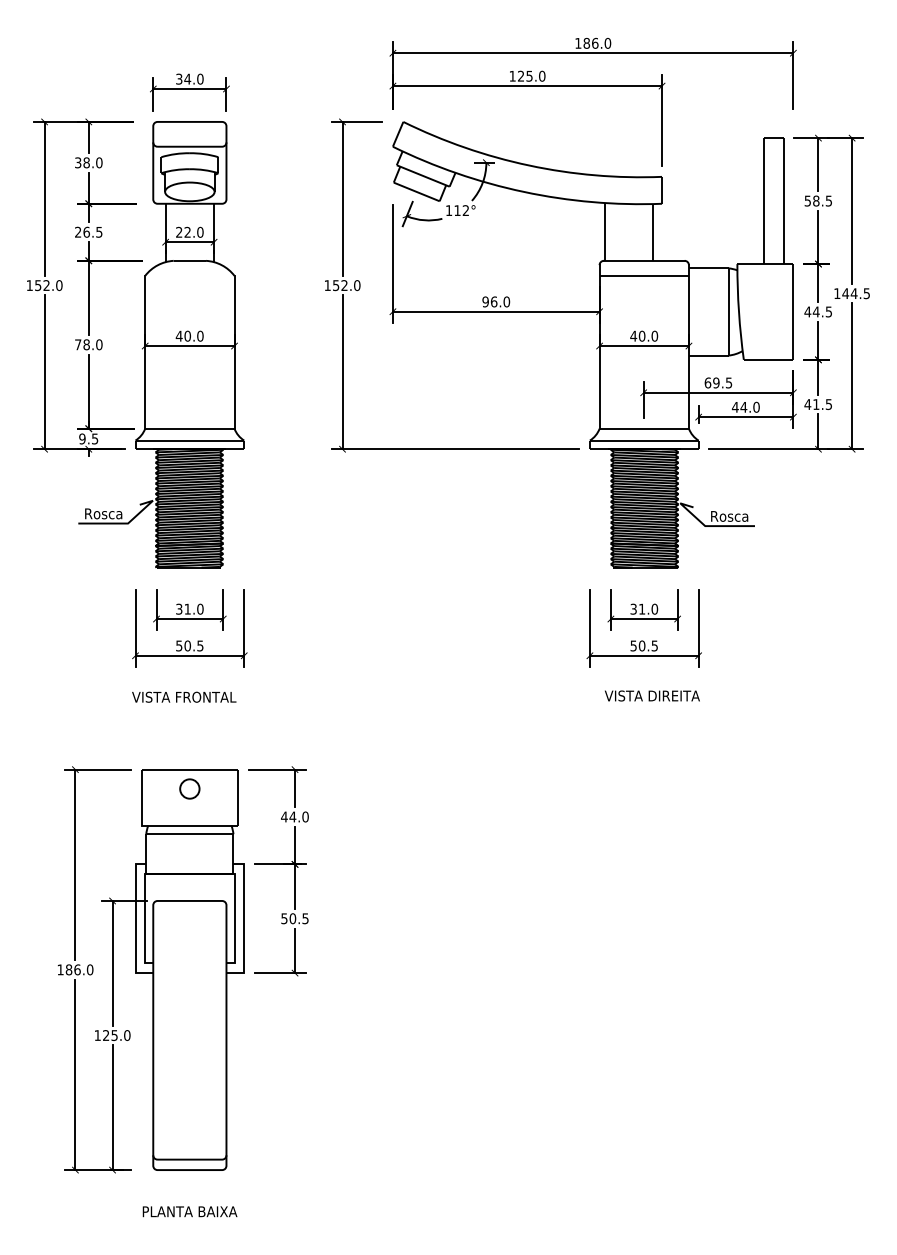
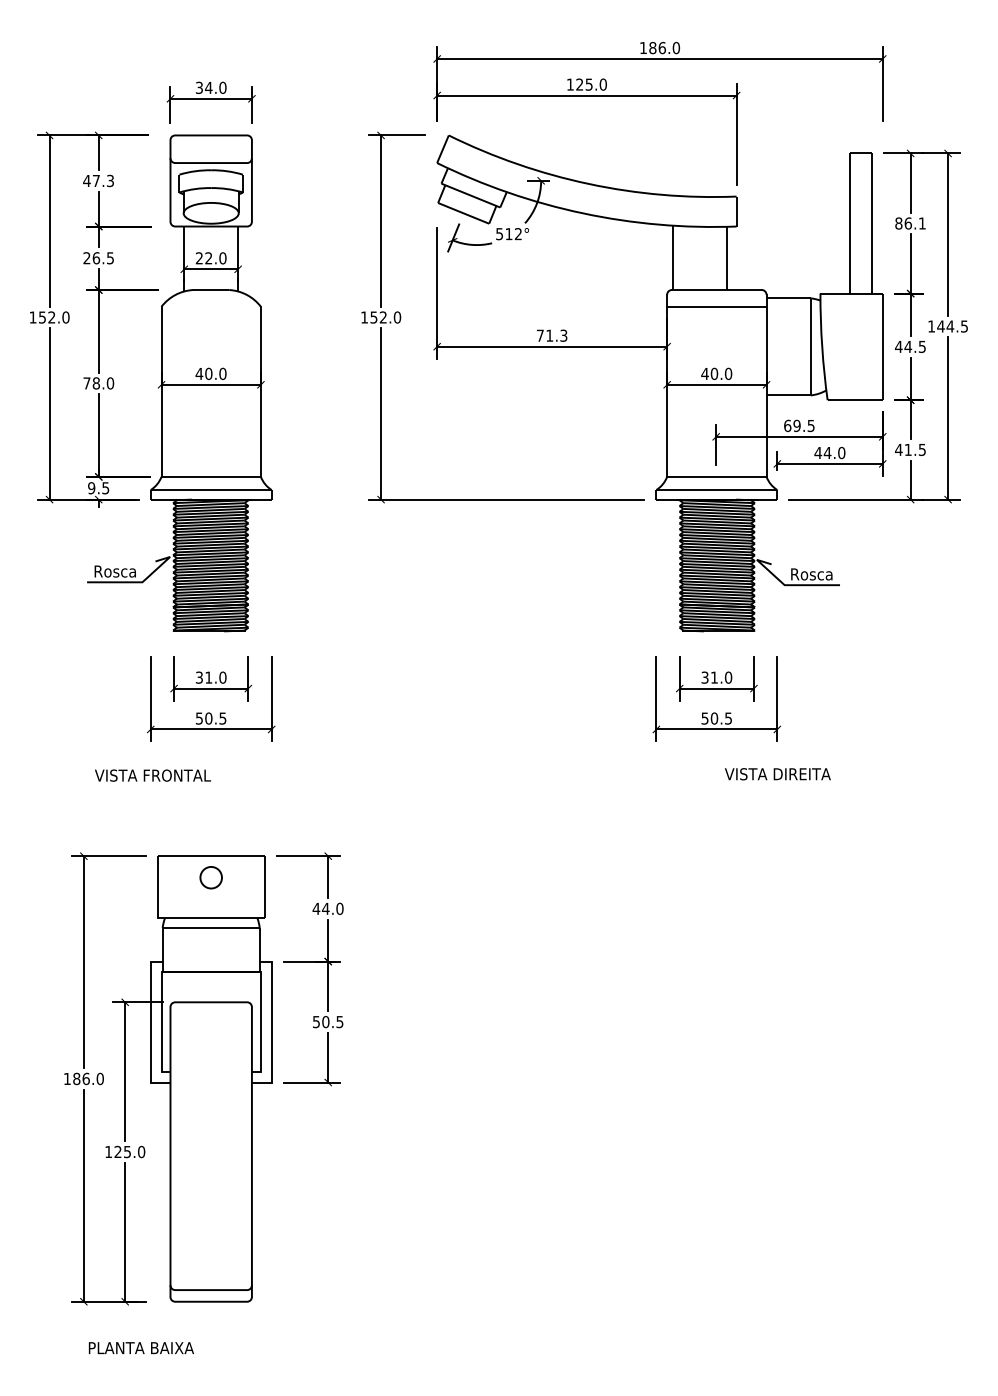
text: (88, 162) -> (98, 180), 38.0 -> 47.3
text: (818, 201) -> (910, 223), 58.5 -> 86.1
text: (448, 210) -> (499, 234), 112° -> 512°
text: (495, 301) -> (551, 335), 96.0 -> 71.3
text: (652, 696) -> (777, 774), moved
text: (183, 697) -> (152, 775), moved
text: (189, 1212) -> (140, 1348), moved

